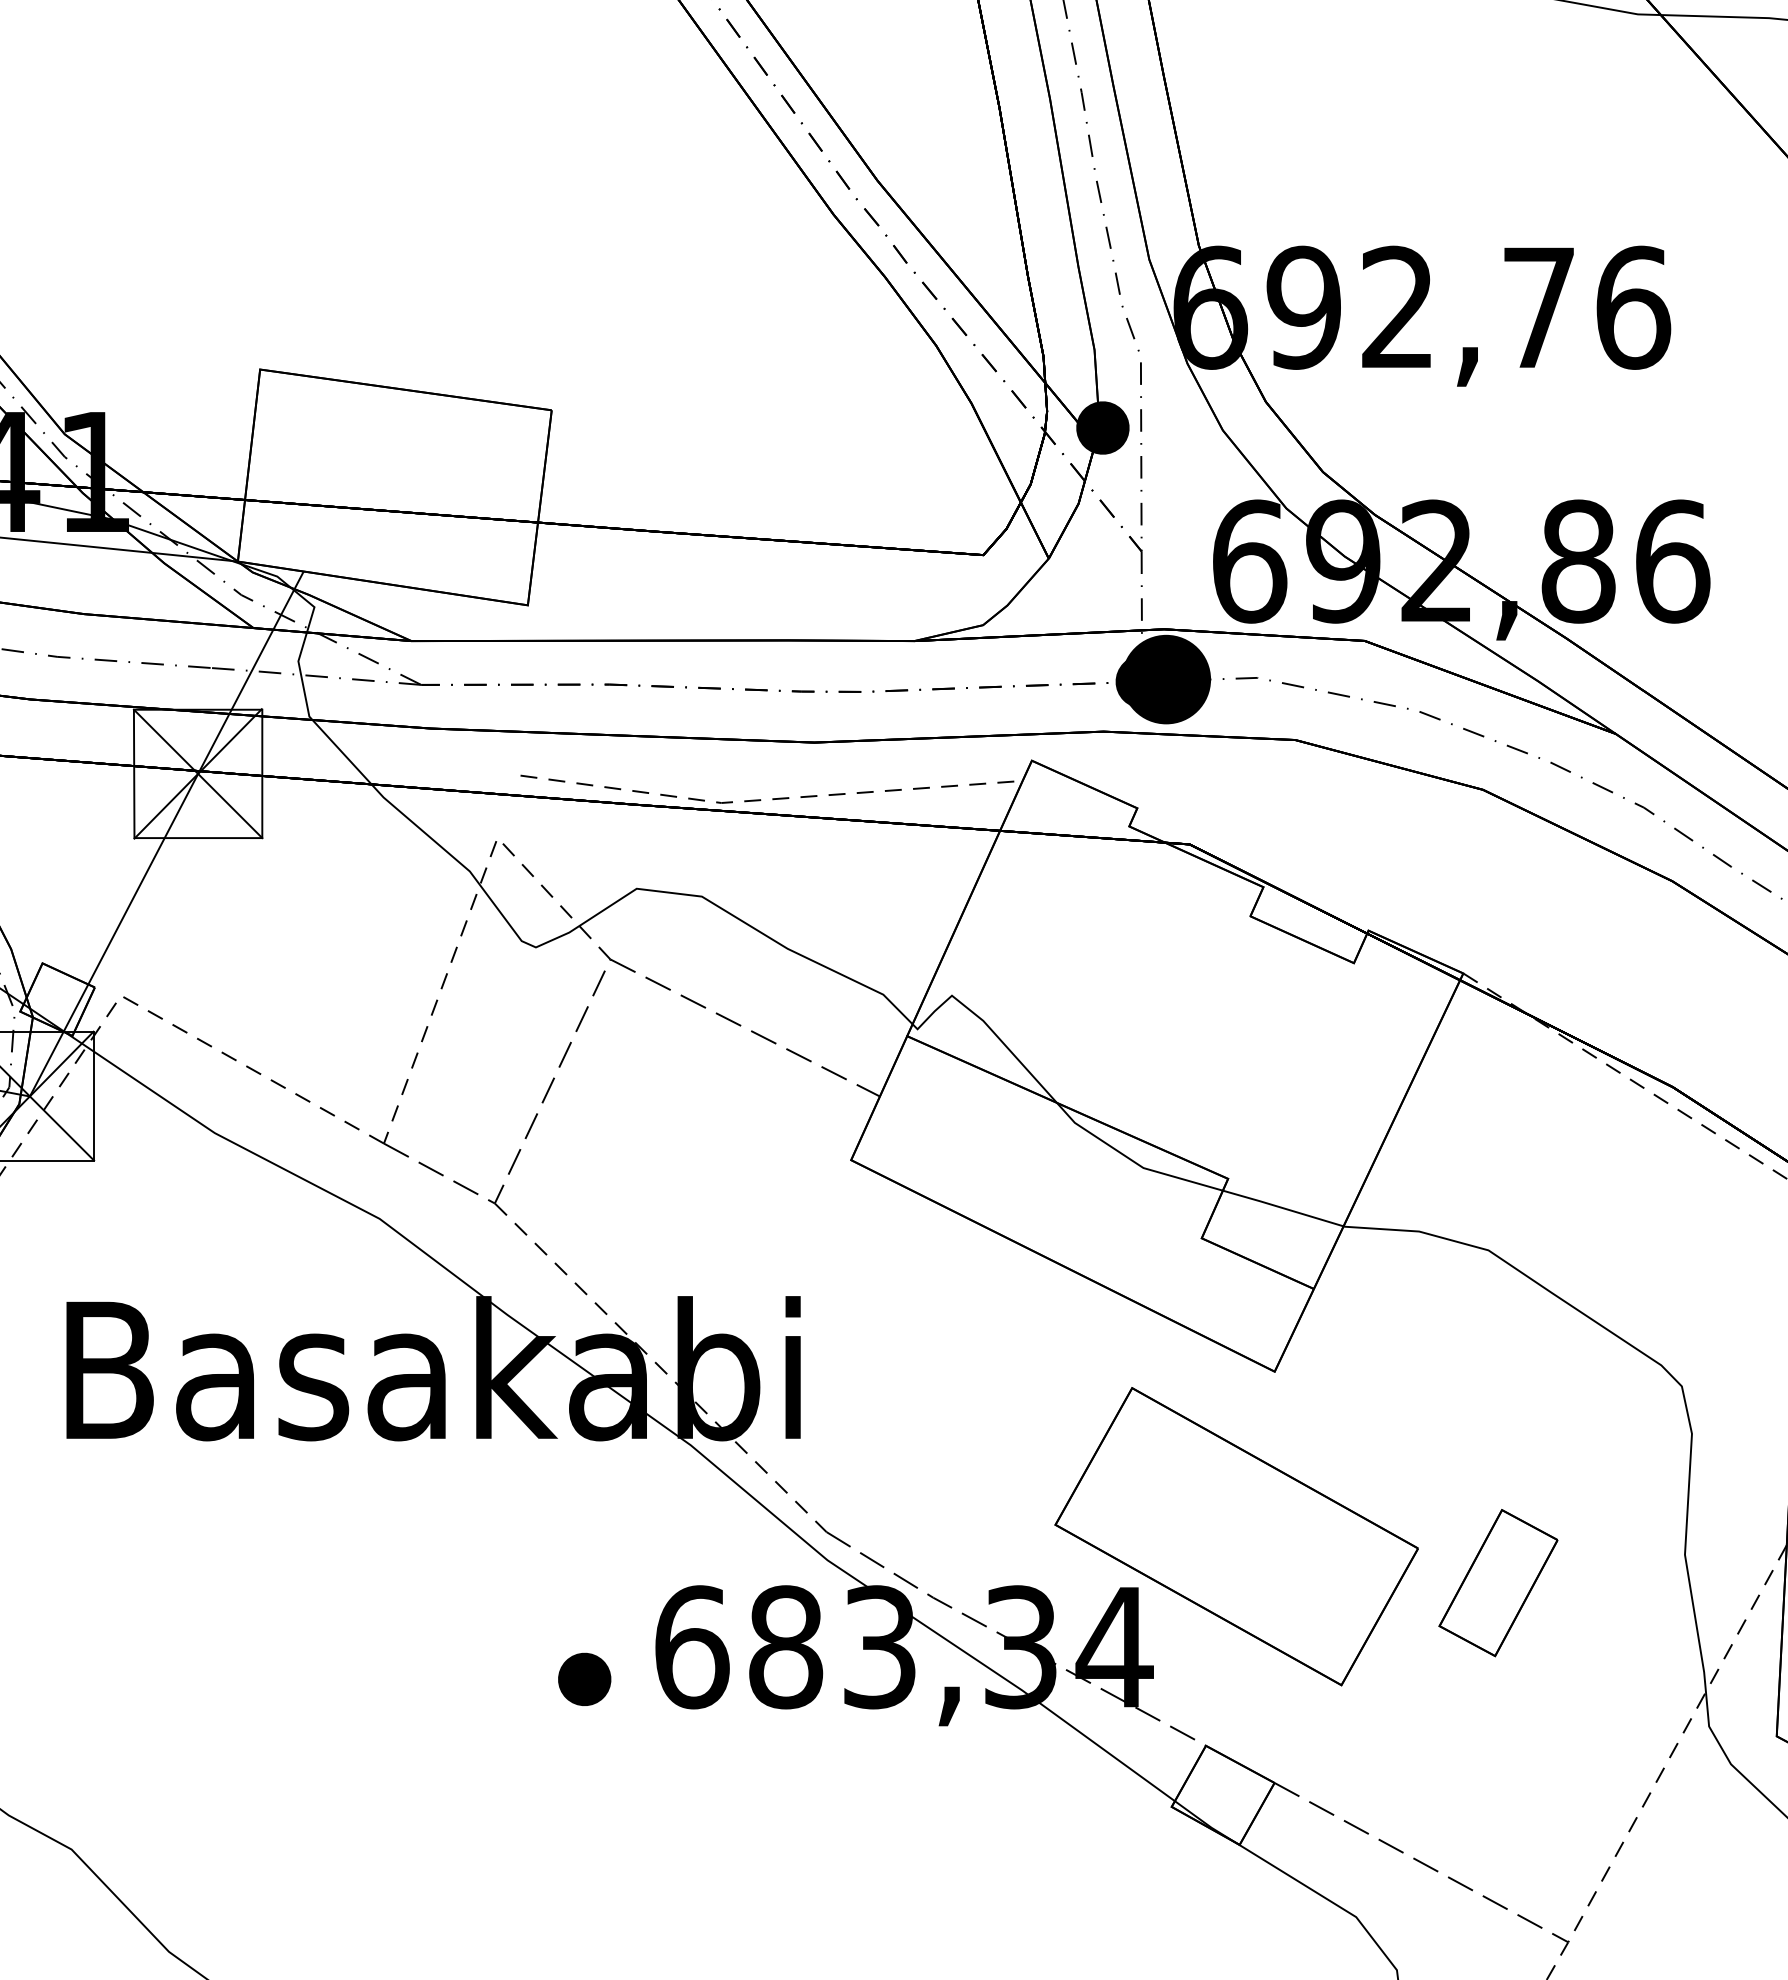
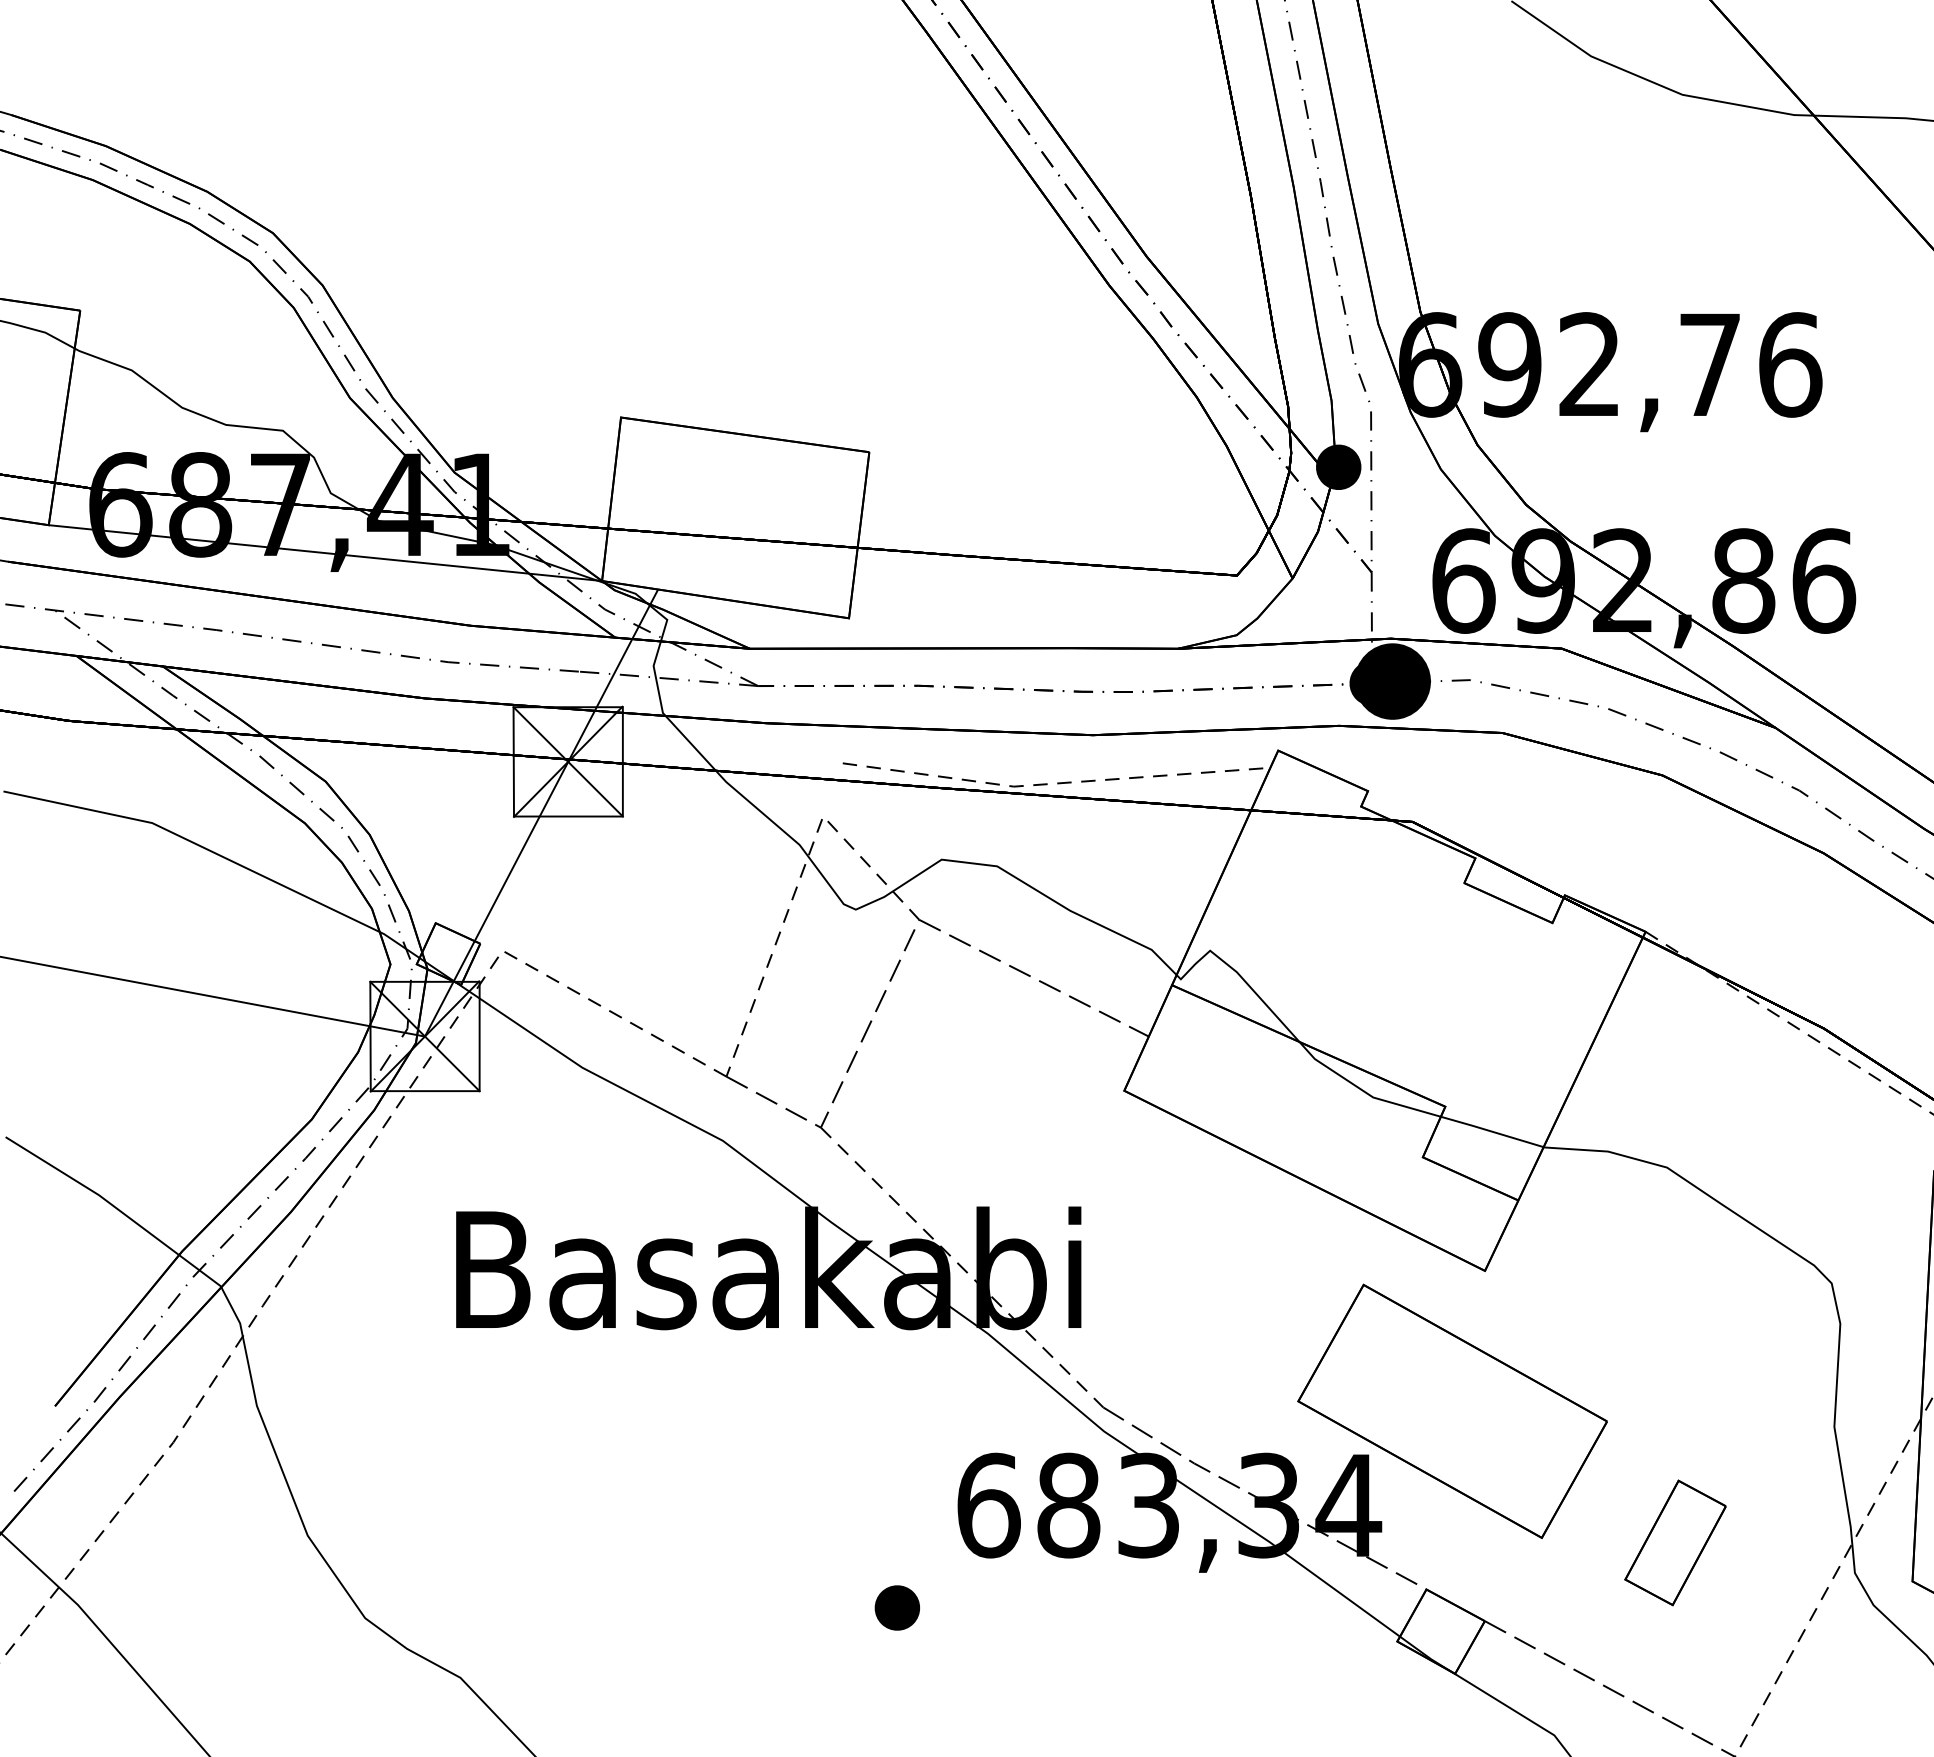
part: (1498, 1582) -> (1675, 1542), moved
part: (583, 1678) -> (896, 1607), moved

